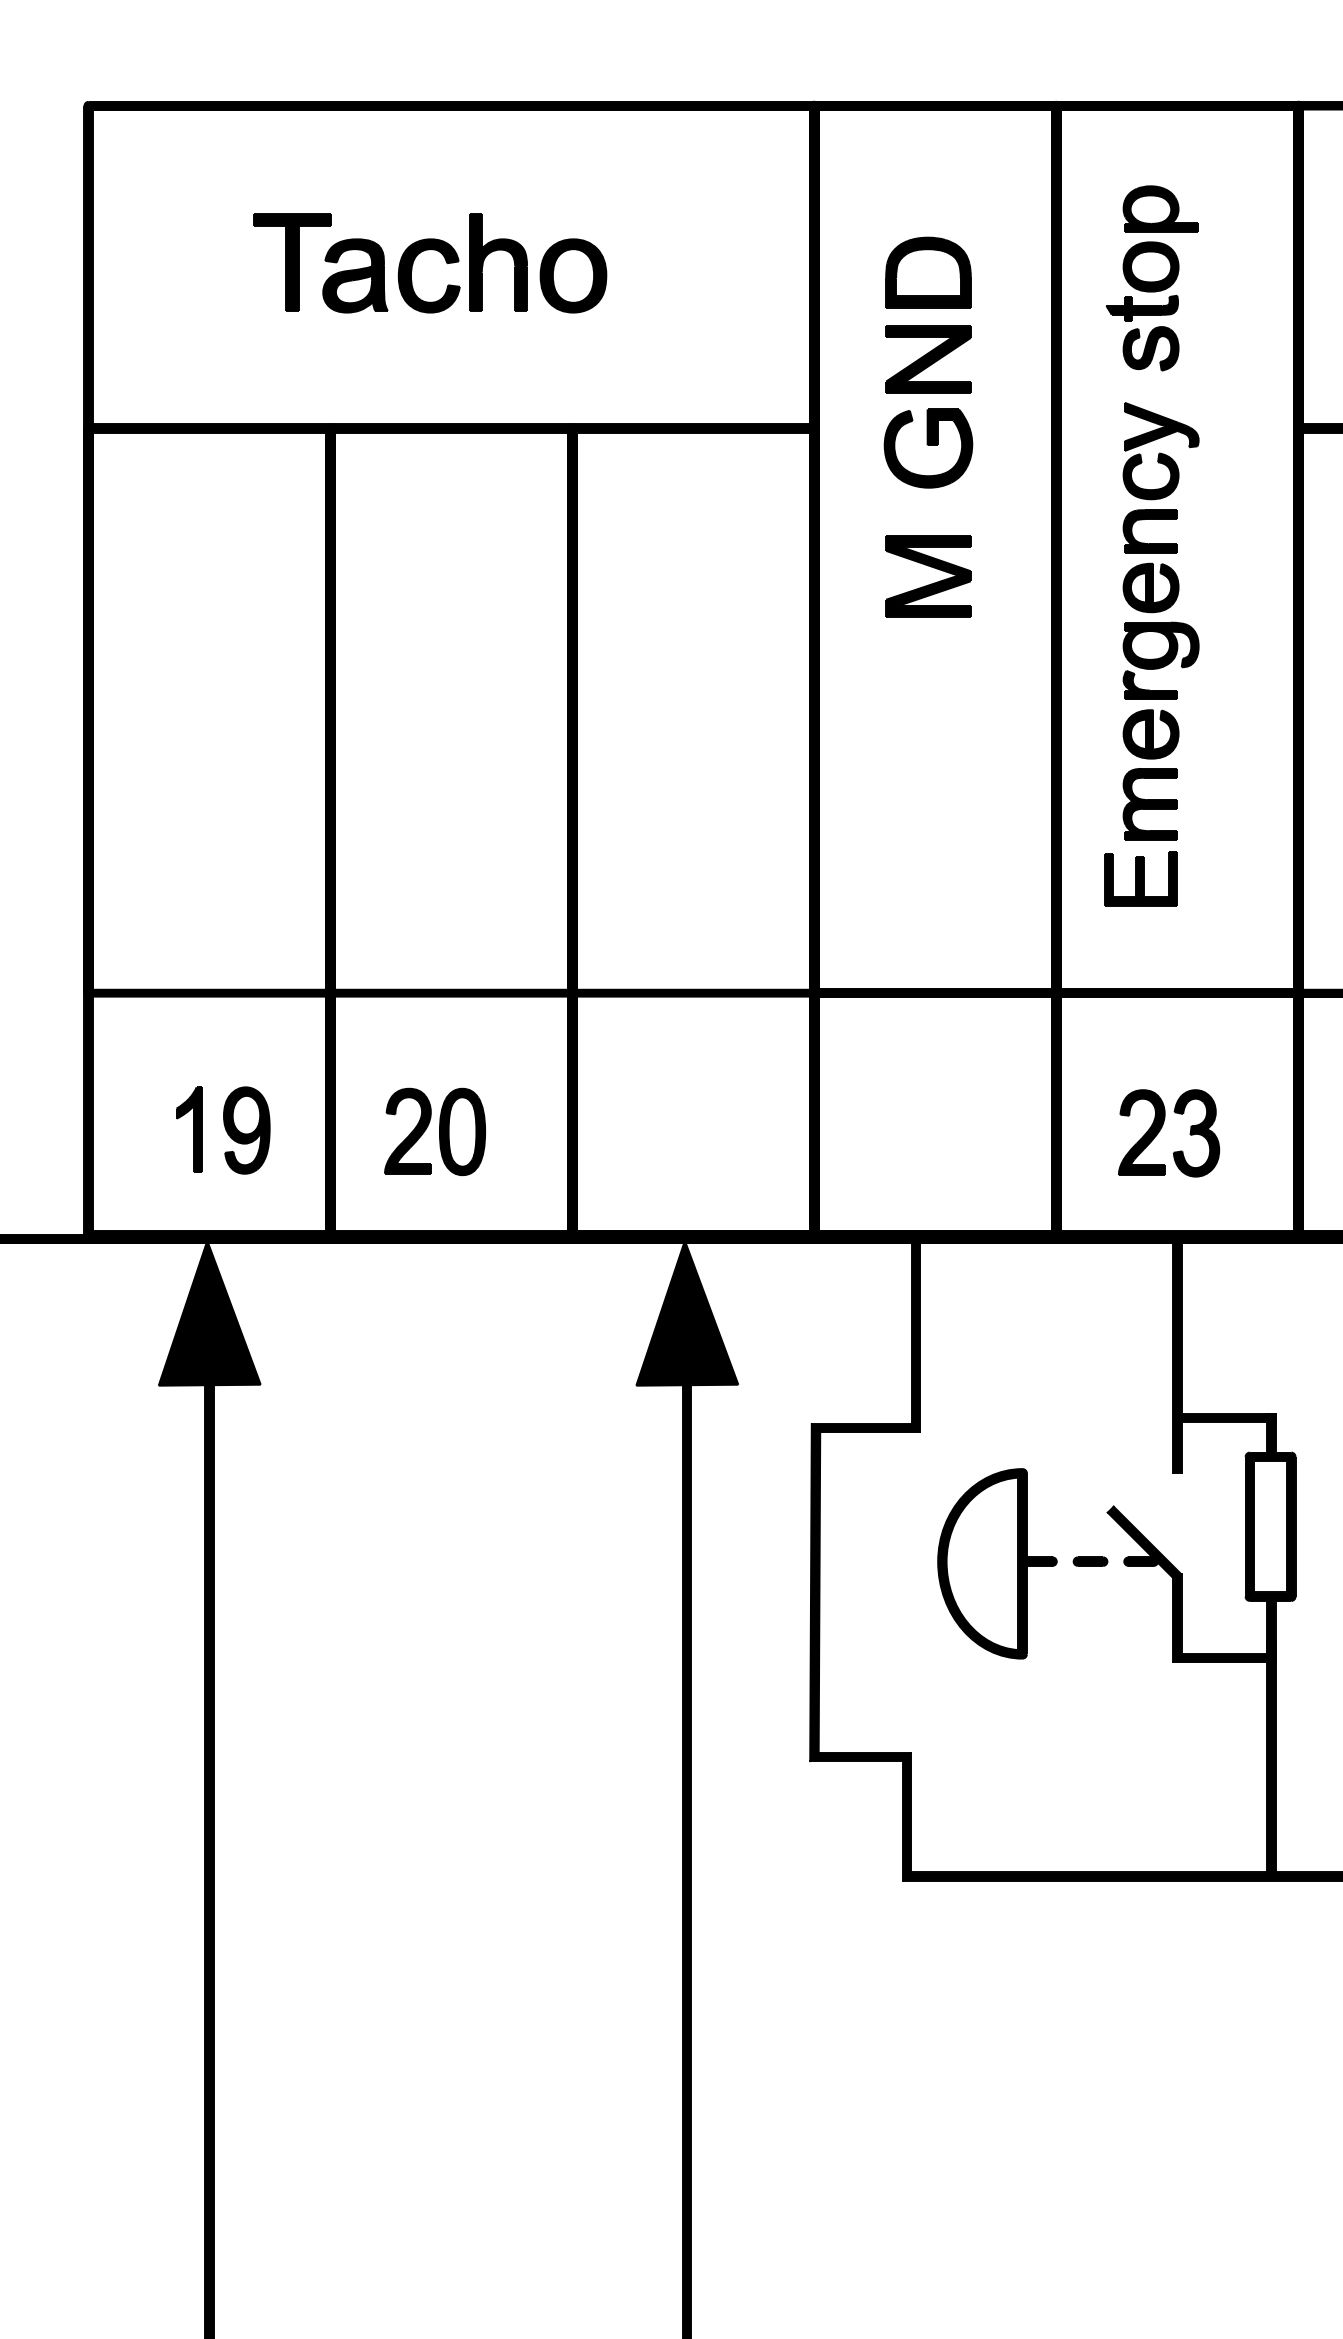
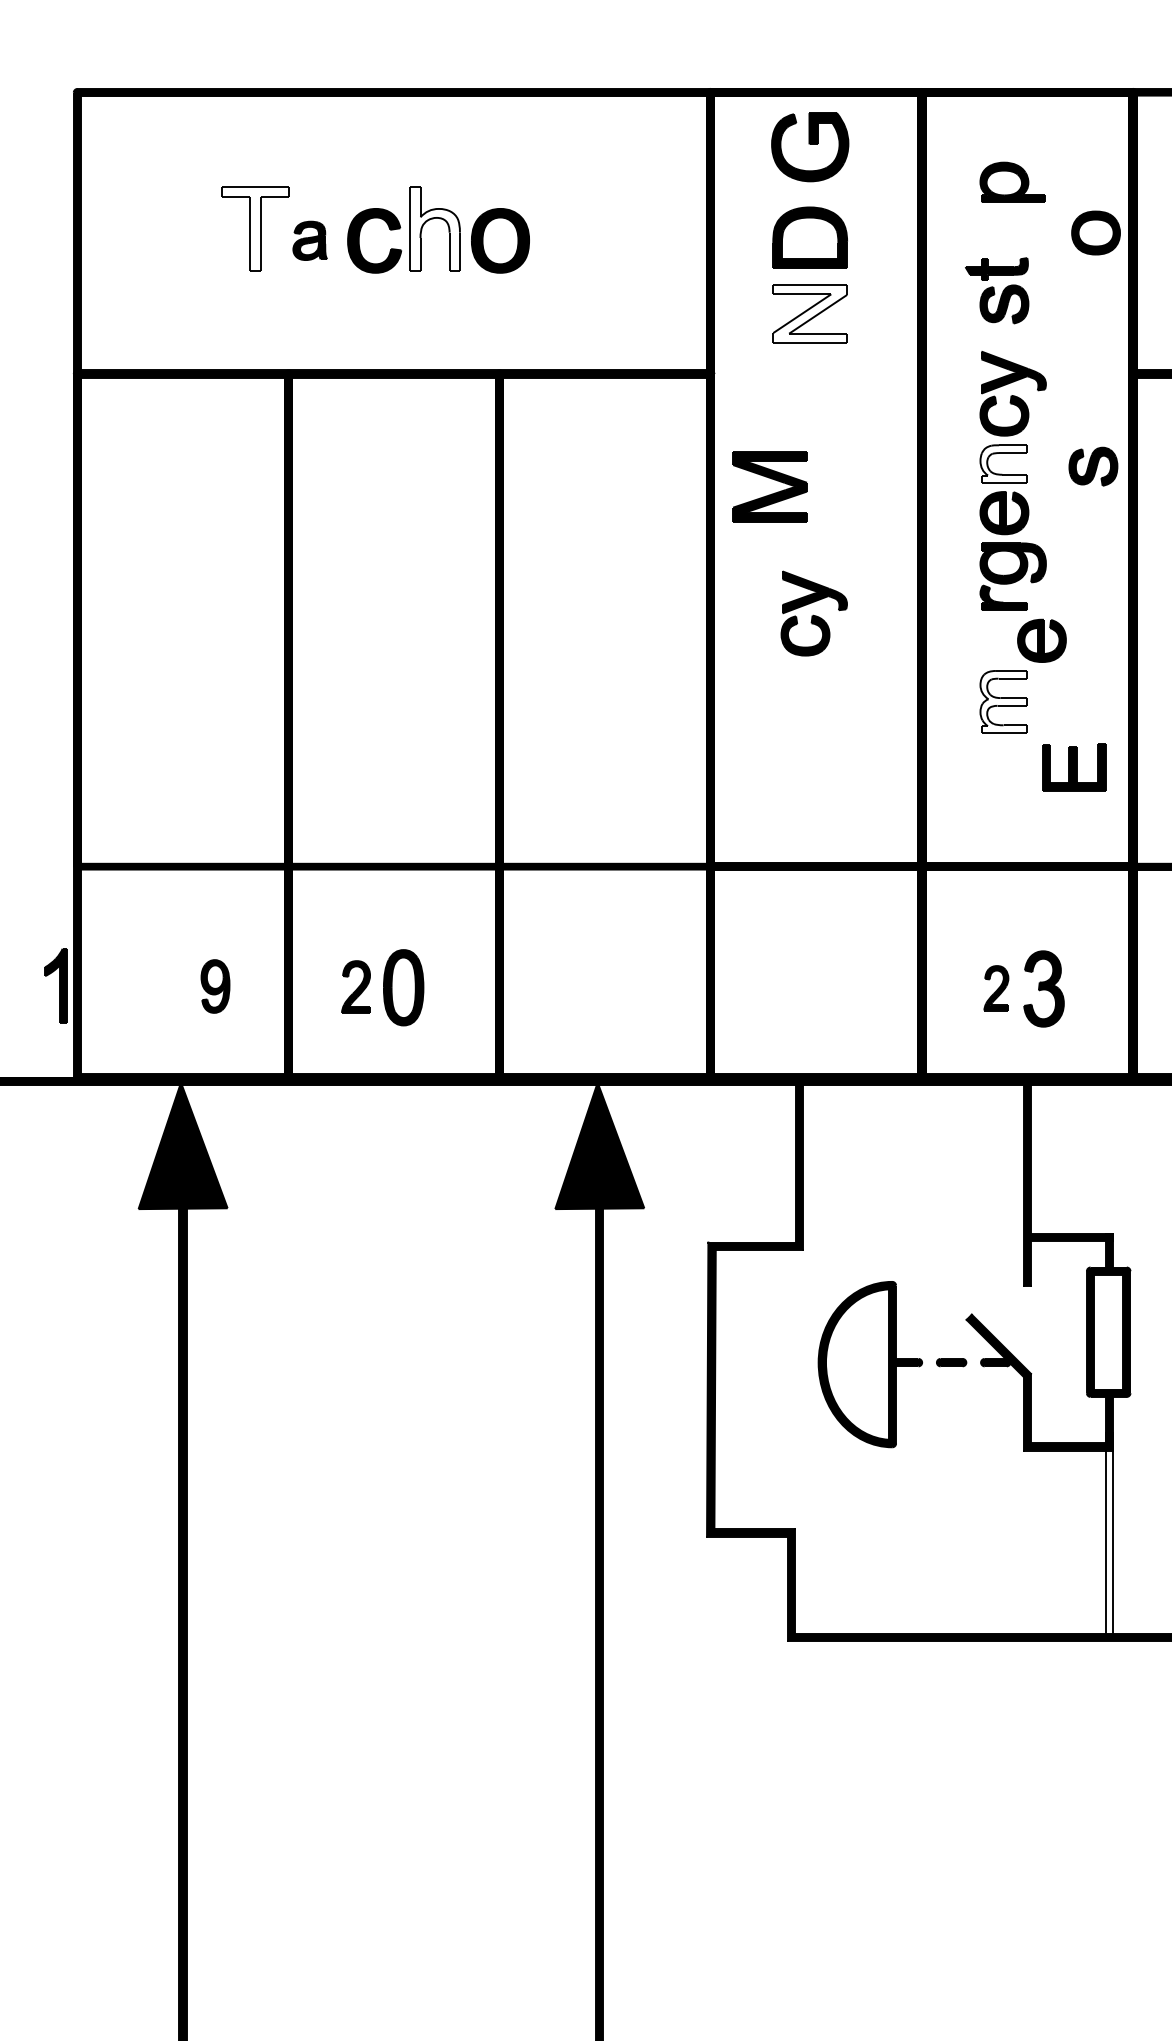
fill: (292, 262) -> (255, 229), removed
fill: (498, 262) -> (435, 229), removed
part: (1150, 266) -> (1095, 232), moved
part: (355, 275) -> (310, 240), size x0.6
fill: (928, 359) -> (810, 313), removed
part: (928, 448) -> (810, 147), moved
fill: (1150, 531) -> (1003, 463), removed
part: (1252, 534) -> (1092, 466), added
part: (931, 583) -> (772, 493), moved
part: (932, 703) -> (813, 613), added
part: (1150, 734) -> (1041, 640), moved
fill: (1150, 804) -> (1003, 702), removed
part: (1140, 878) -> (1073, 766), moved
part: (189, 1129) -> (56, 985), moved
part: (246, 1130) -> (215, 986), size x0.7
part: (407, 1130) -> (355, 986), size x0.7
part: (1141, 1132) -> (996, 988), size x0.6
fill: (1271, 1759) -> (1109, 1535), removed

